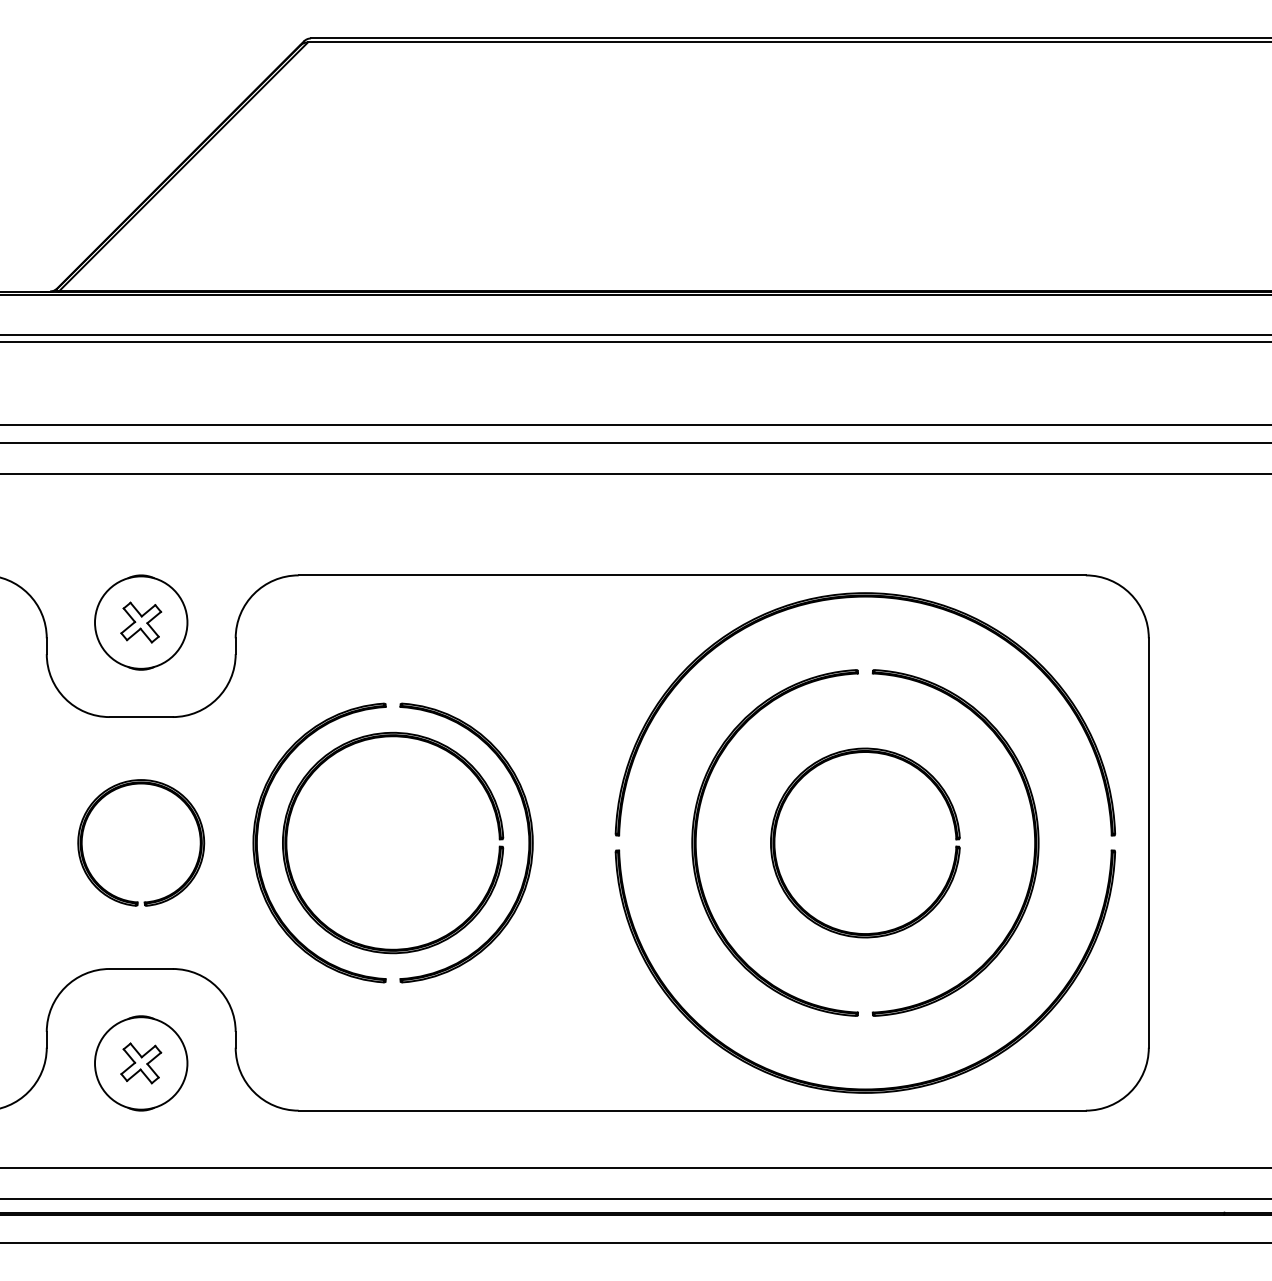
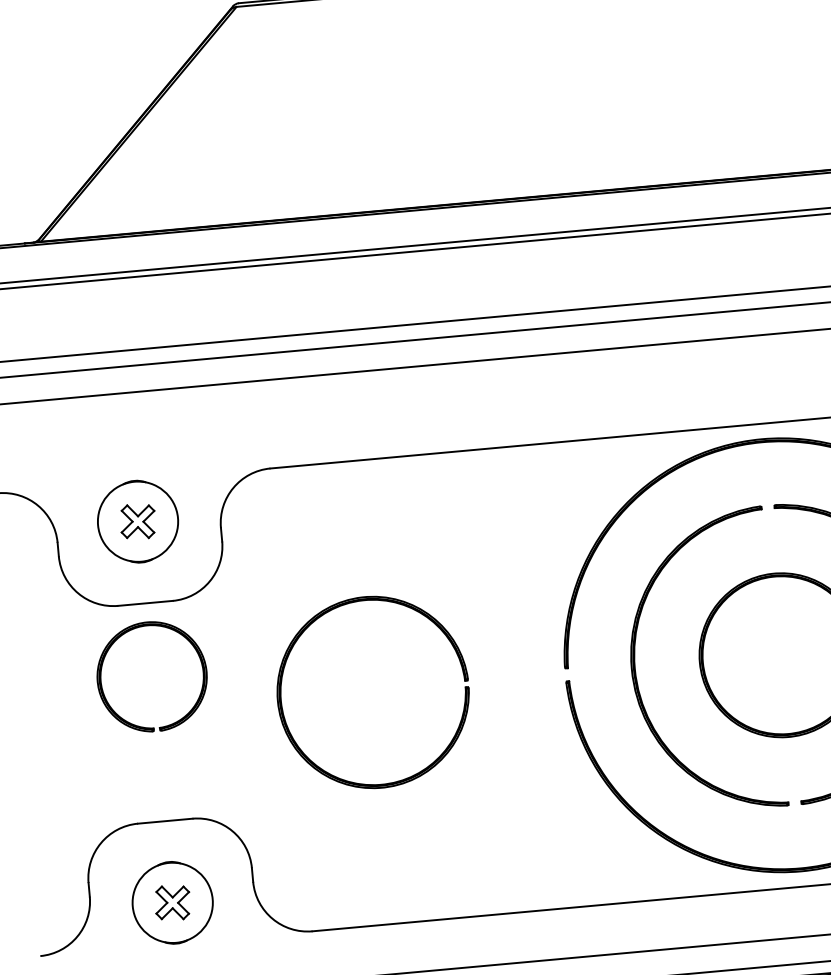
part: (177, 797) -> (179, 634), moved
part: (527, 831) -> (488, 671), removed
part: (258, 834) -> (256, 695), removed

